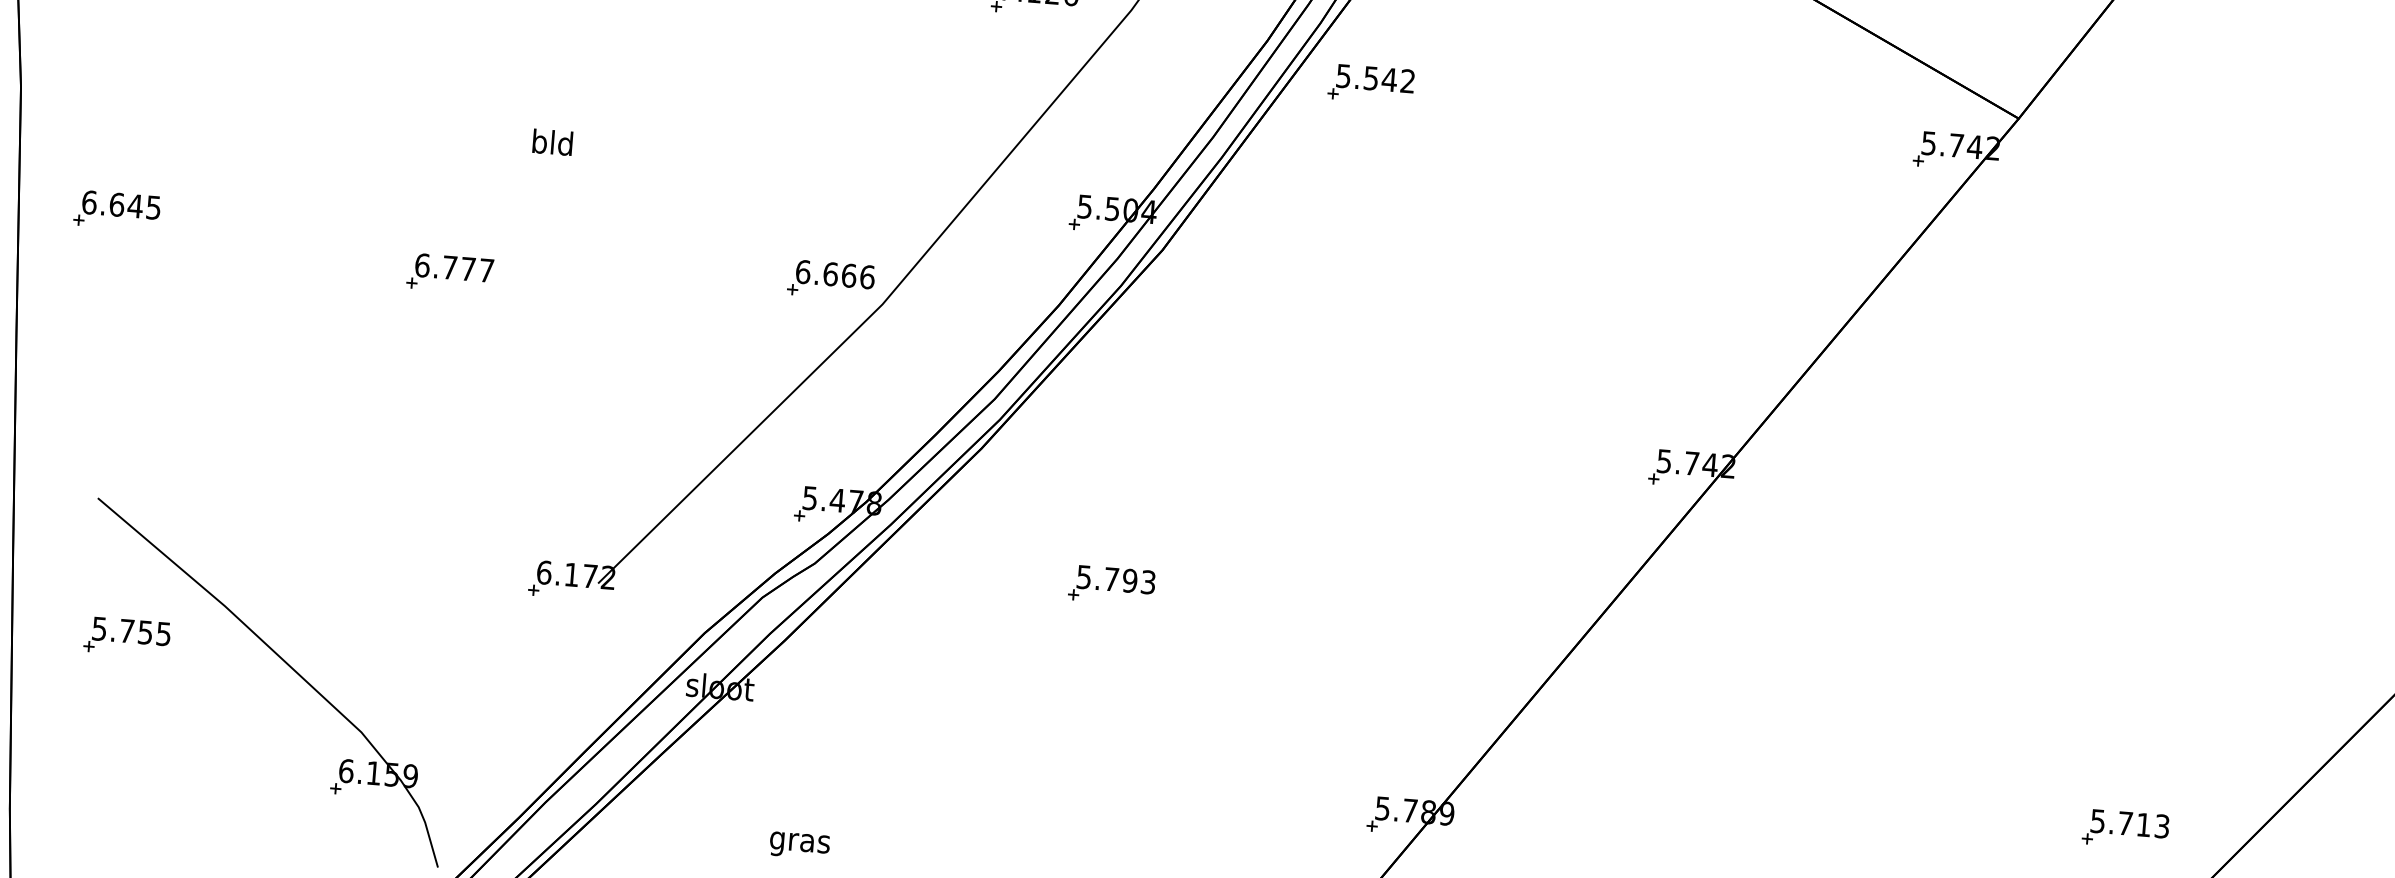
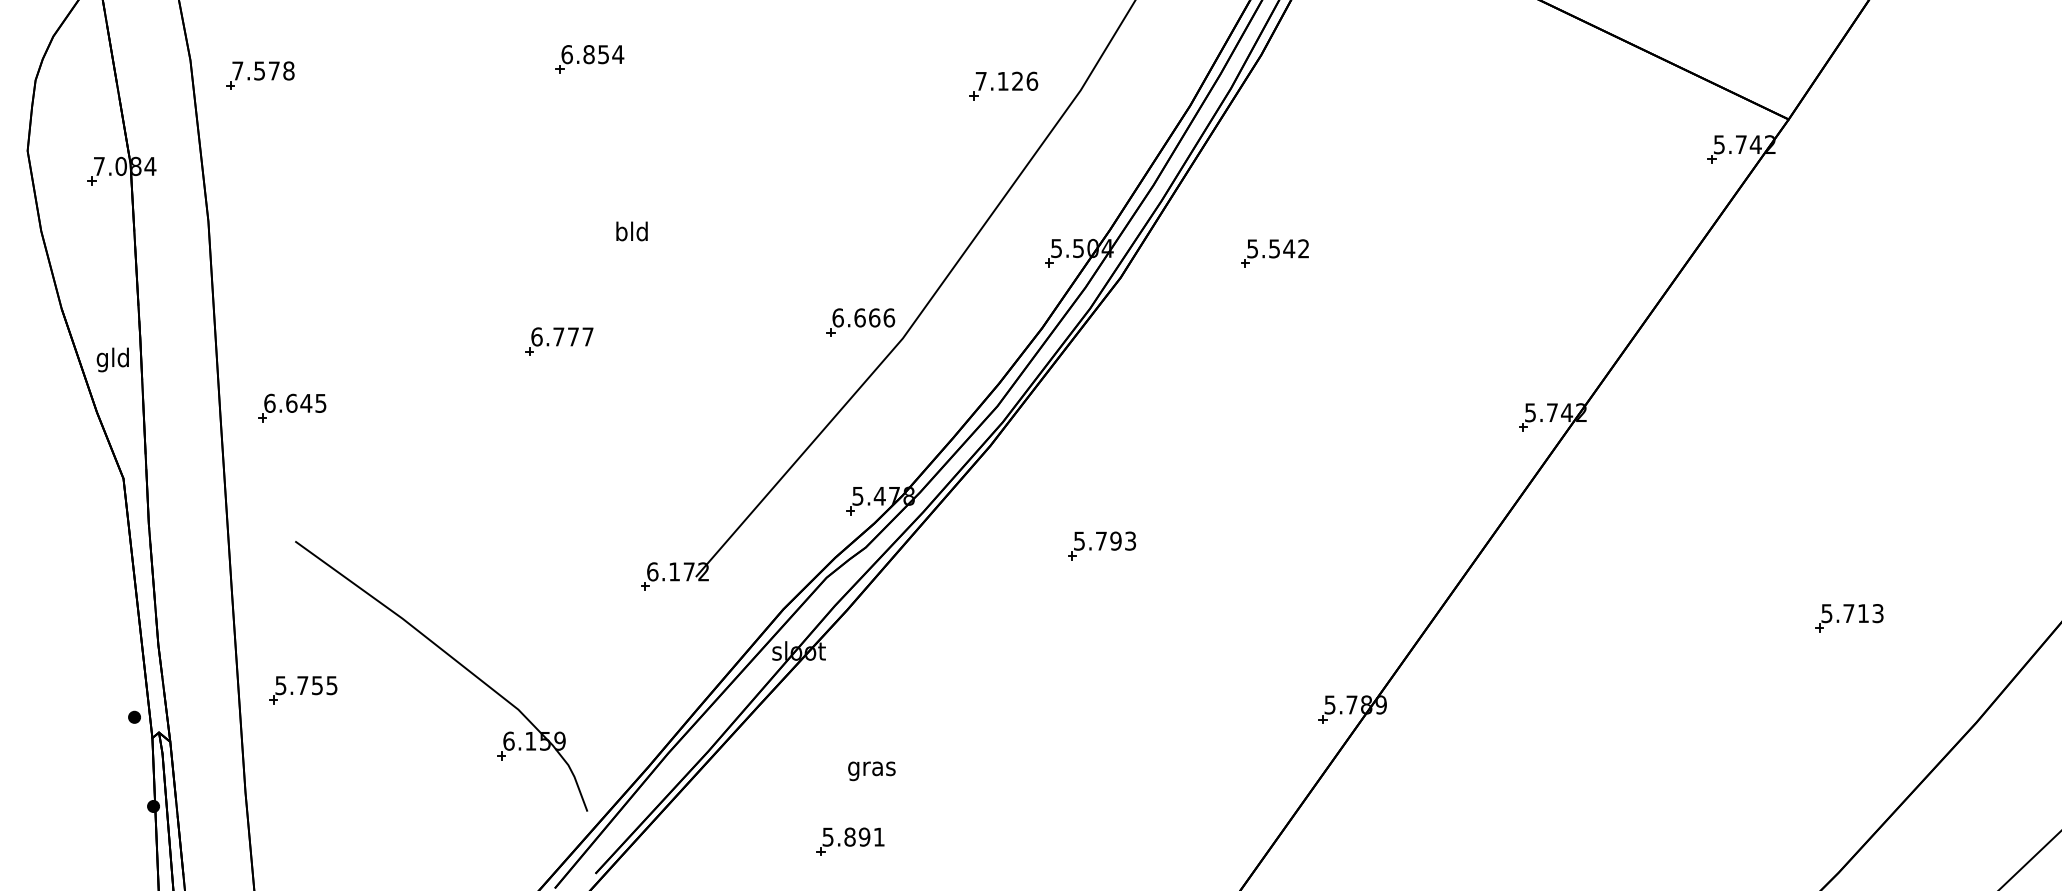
part: (1370, 84) -> (1274, 253), moved
part: (117, 209) -> (292, 407), moved
part: (127, 637) -> (303, 690), moved
part: (2125, 829) -> (1849, 618), moved

